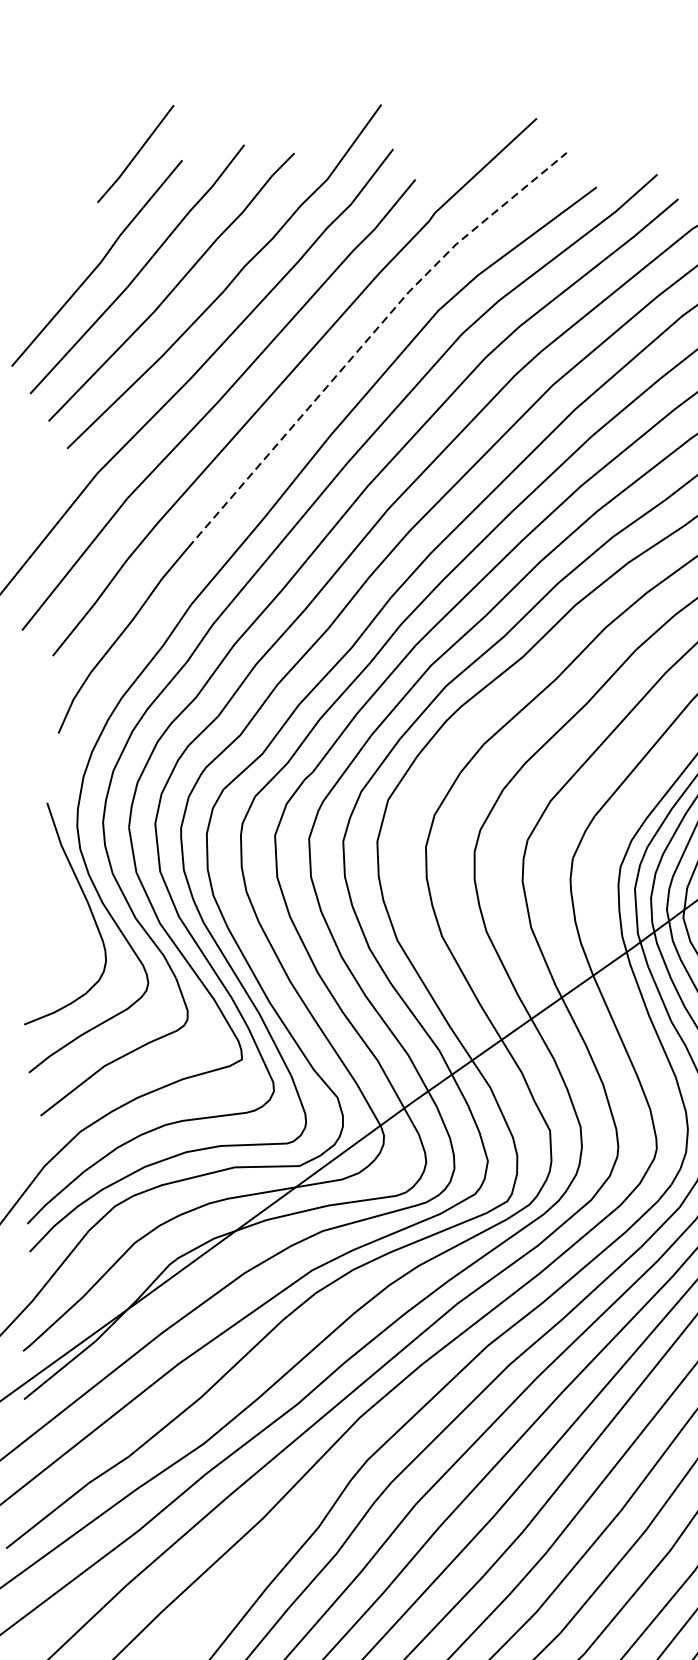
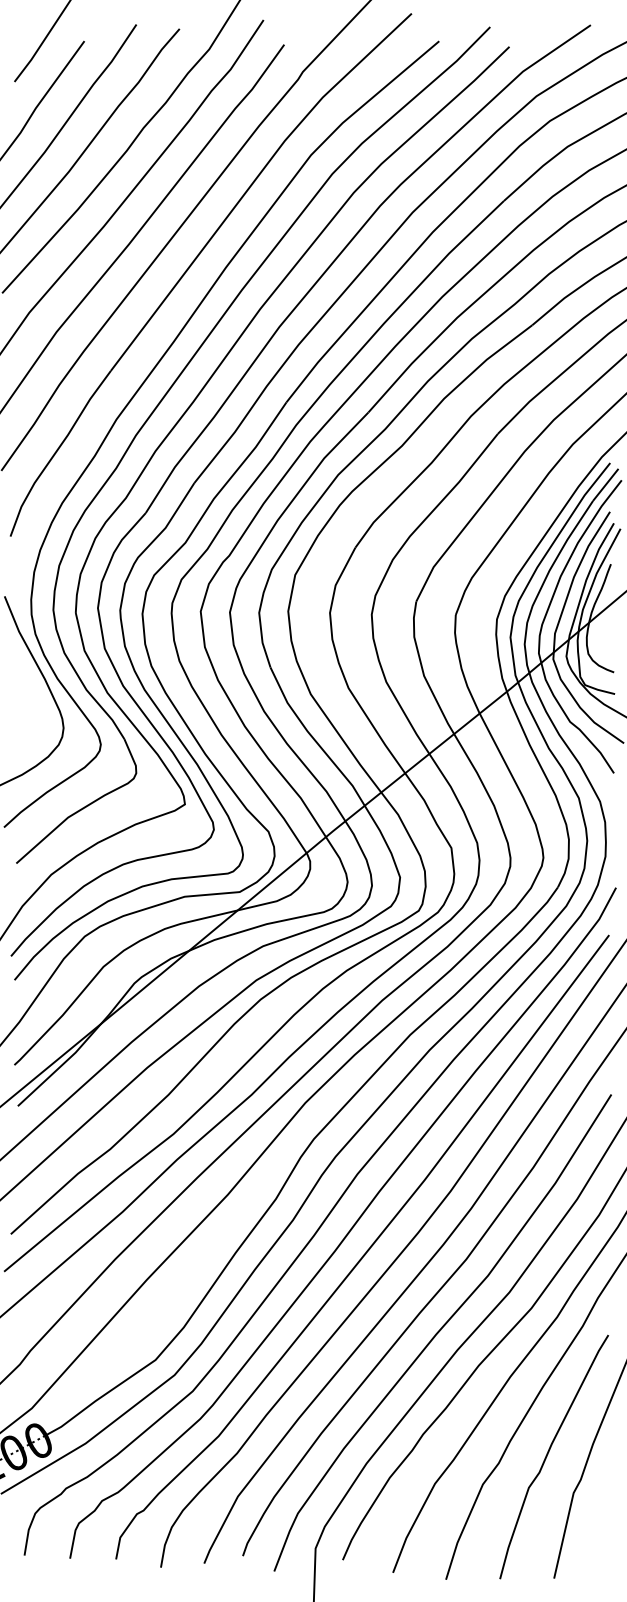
line: (367, 339) -> (252, 183), dashed -> solid

